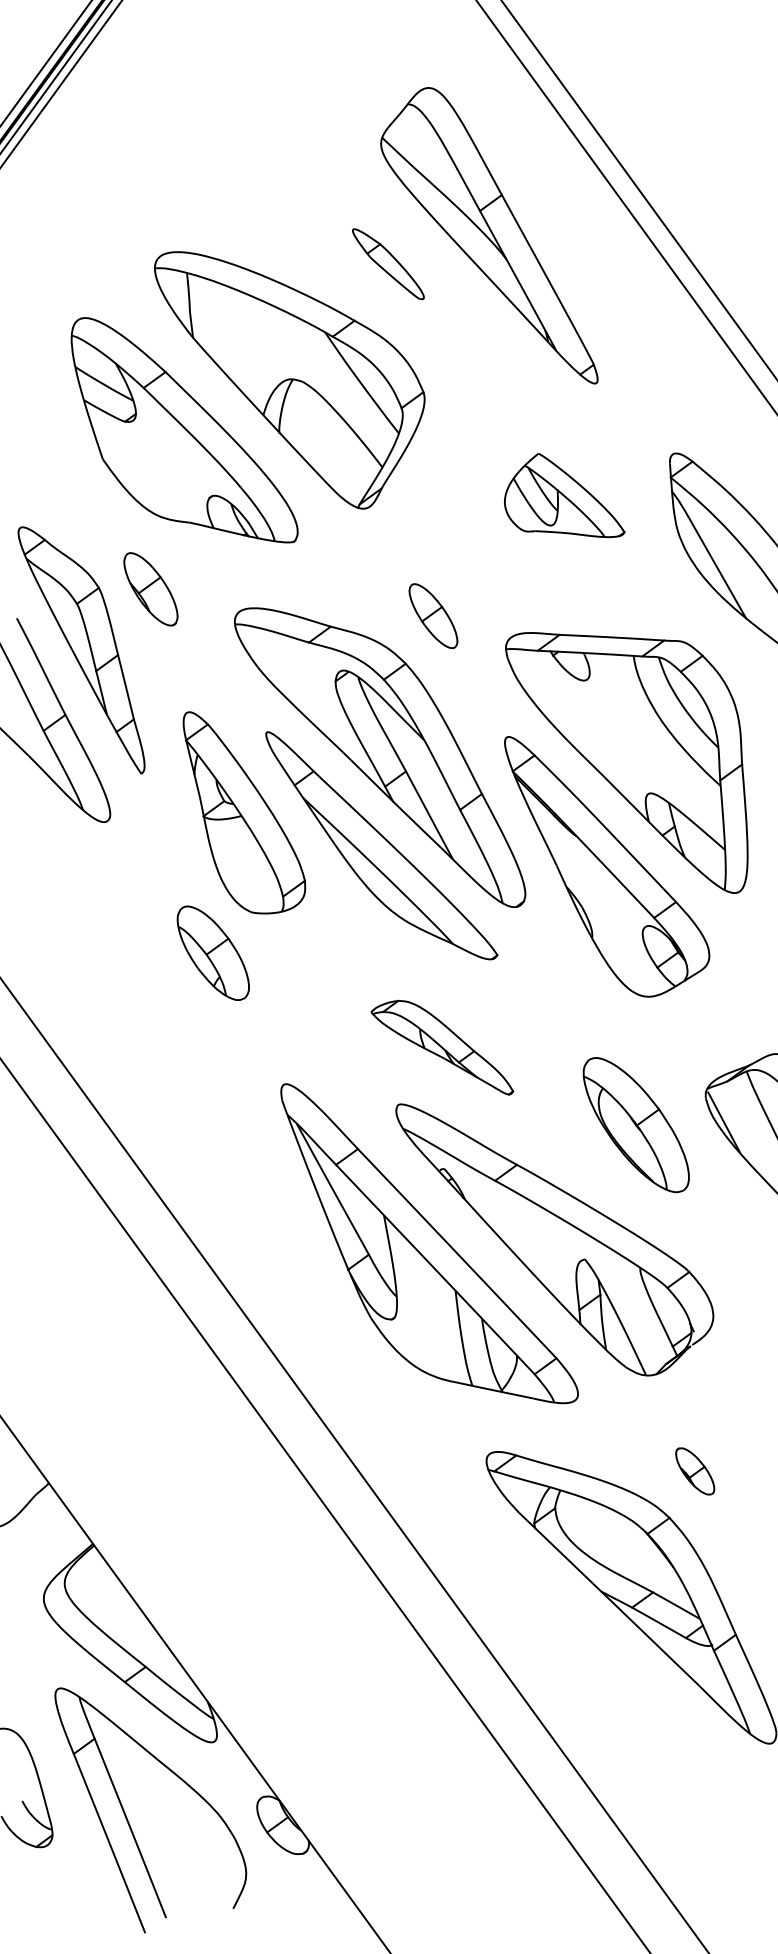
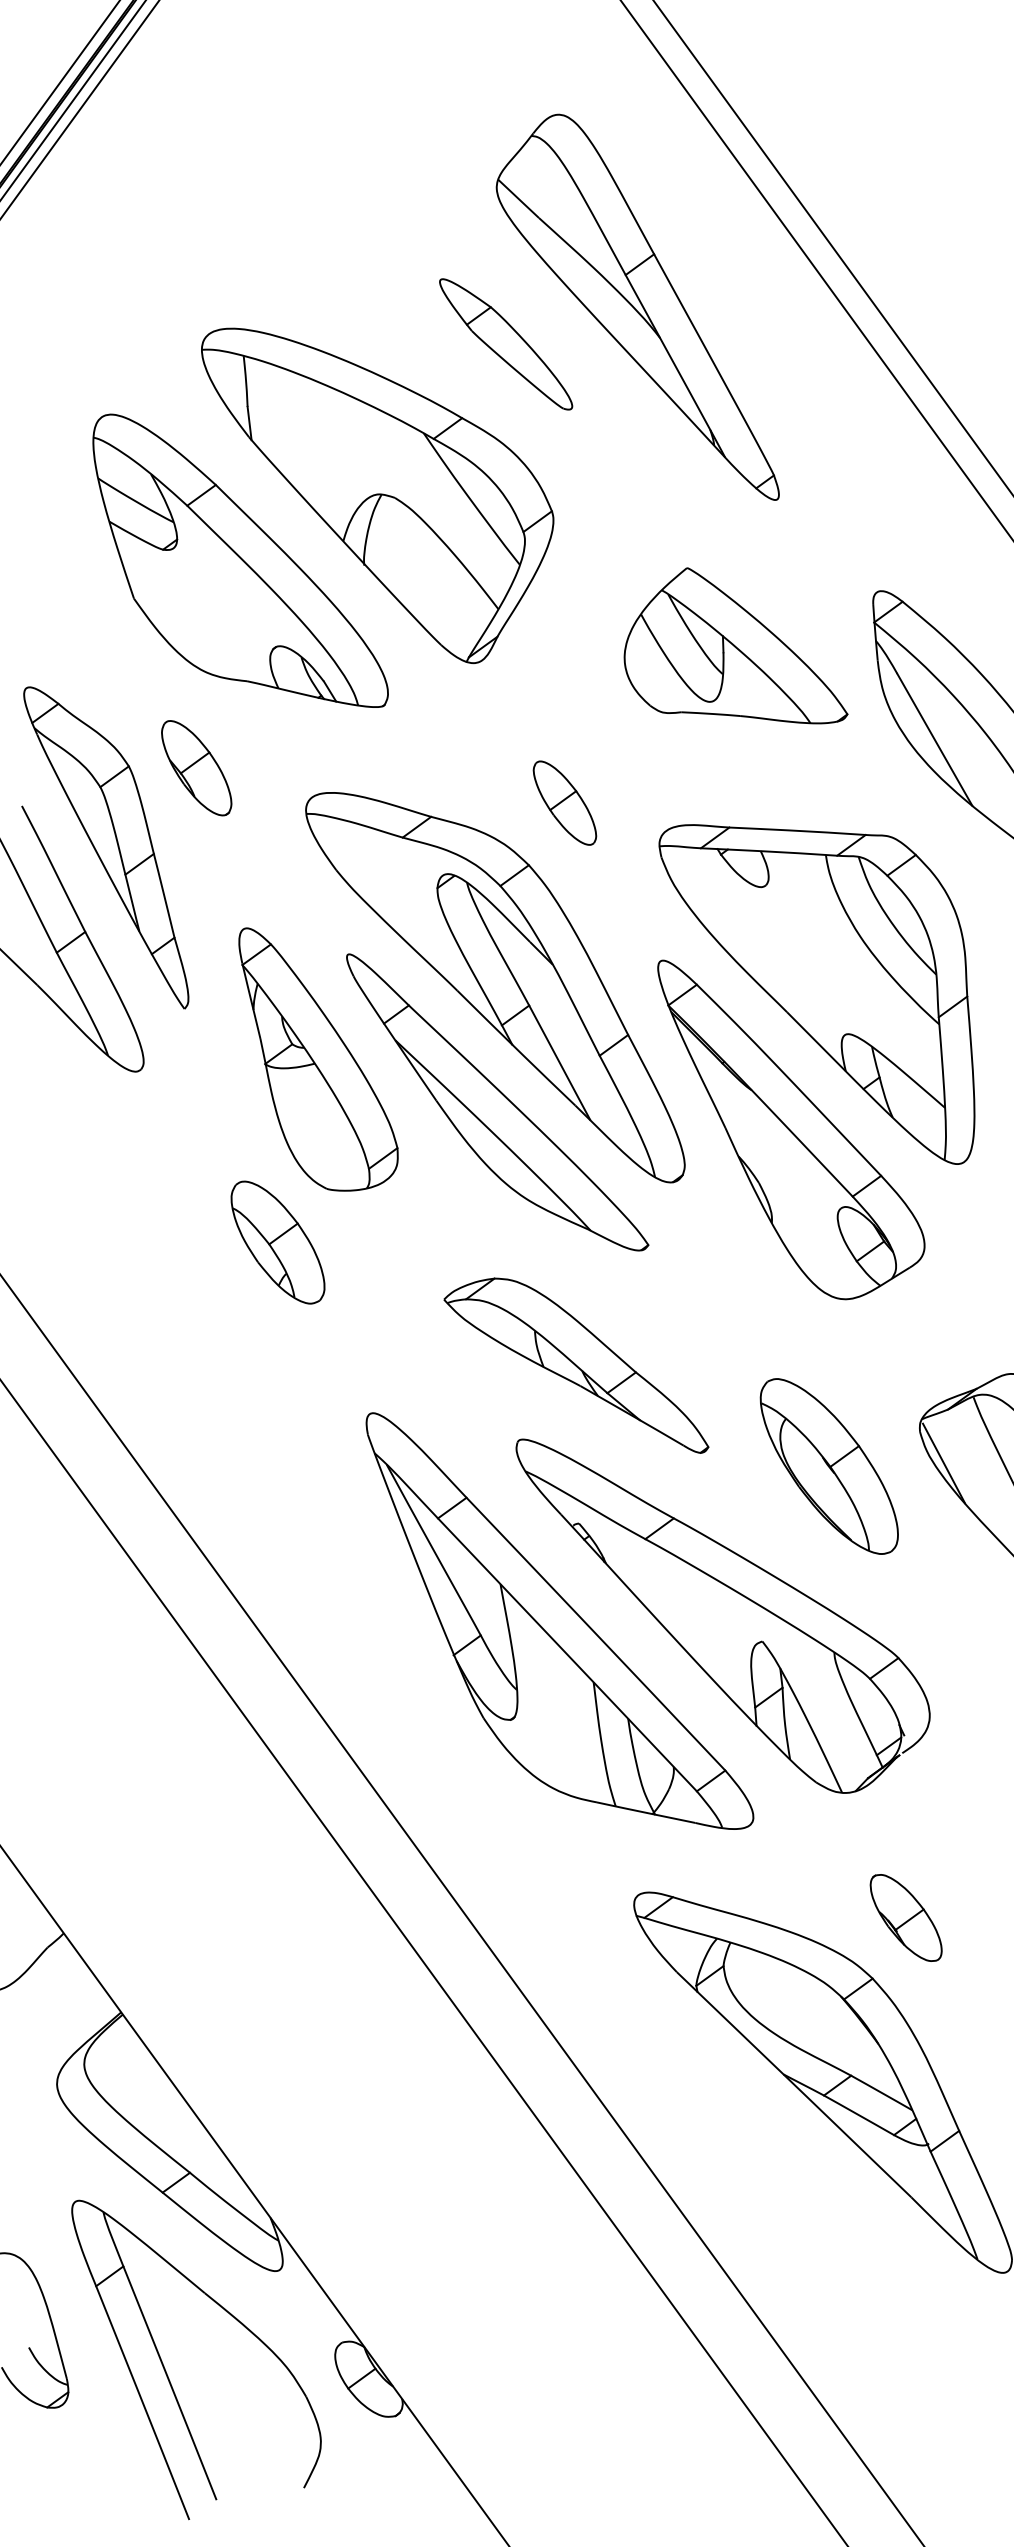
part: (388, 264) -> (506, 344), size x1.43
part: (564, 495) -> (735, 645), size x1.43
part: (442, 1047) -> (576, 1365), size x1.43
part: (694, 1471) -> (905, 1917), size x1.43

